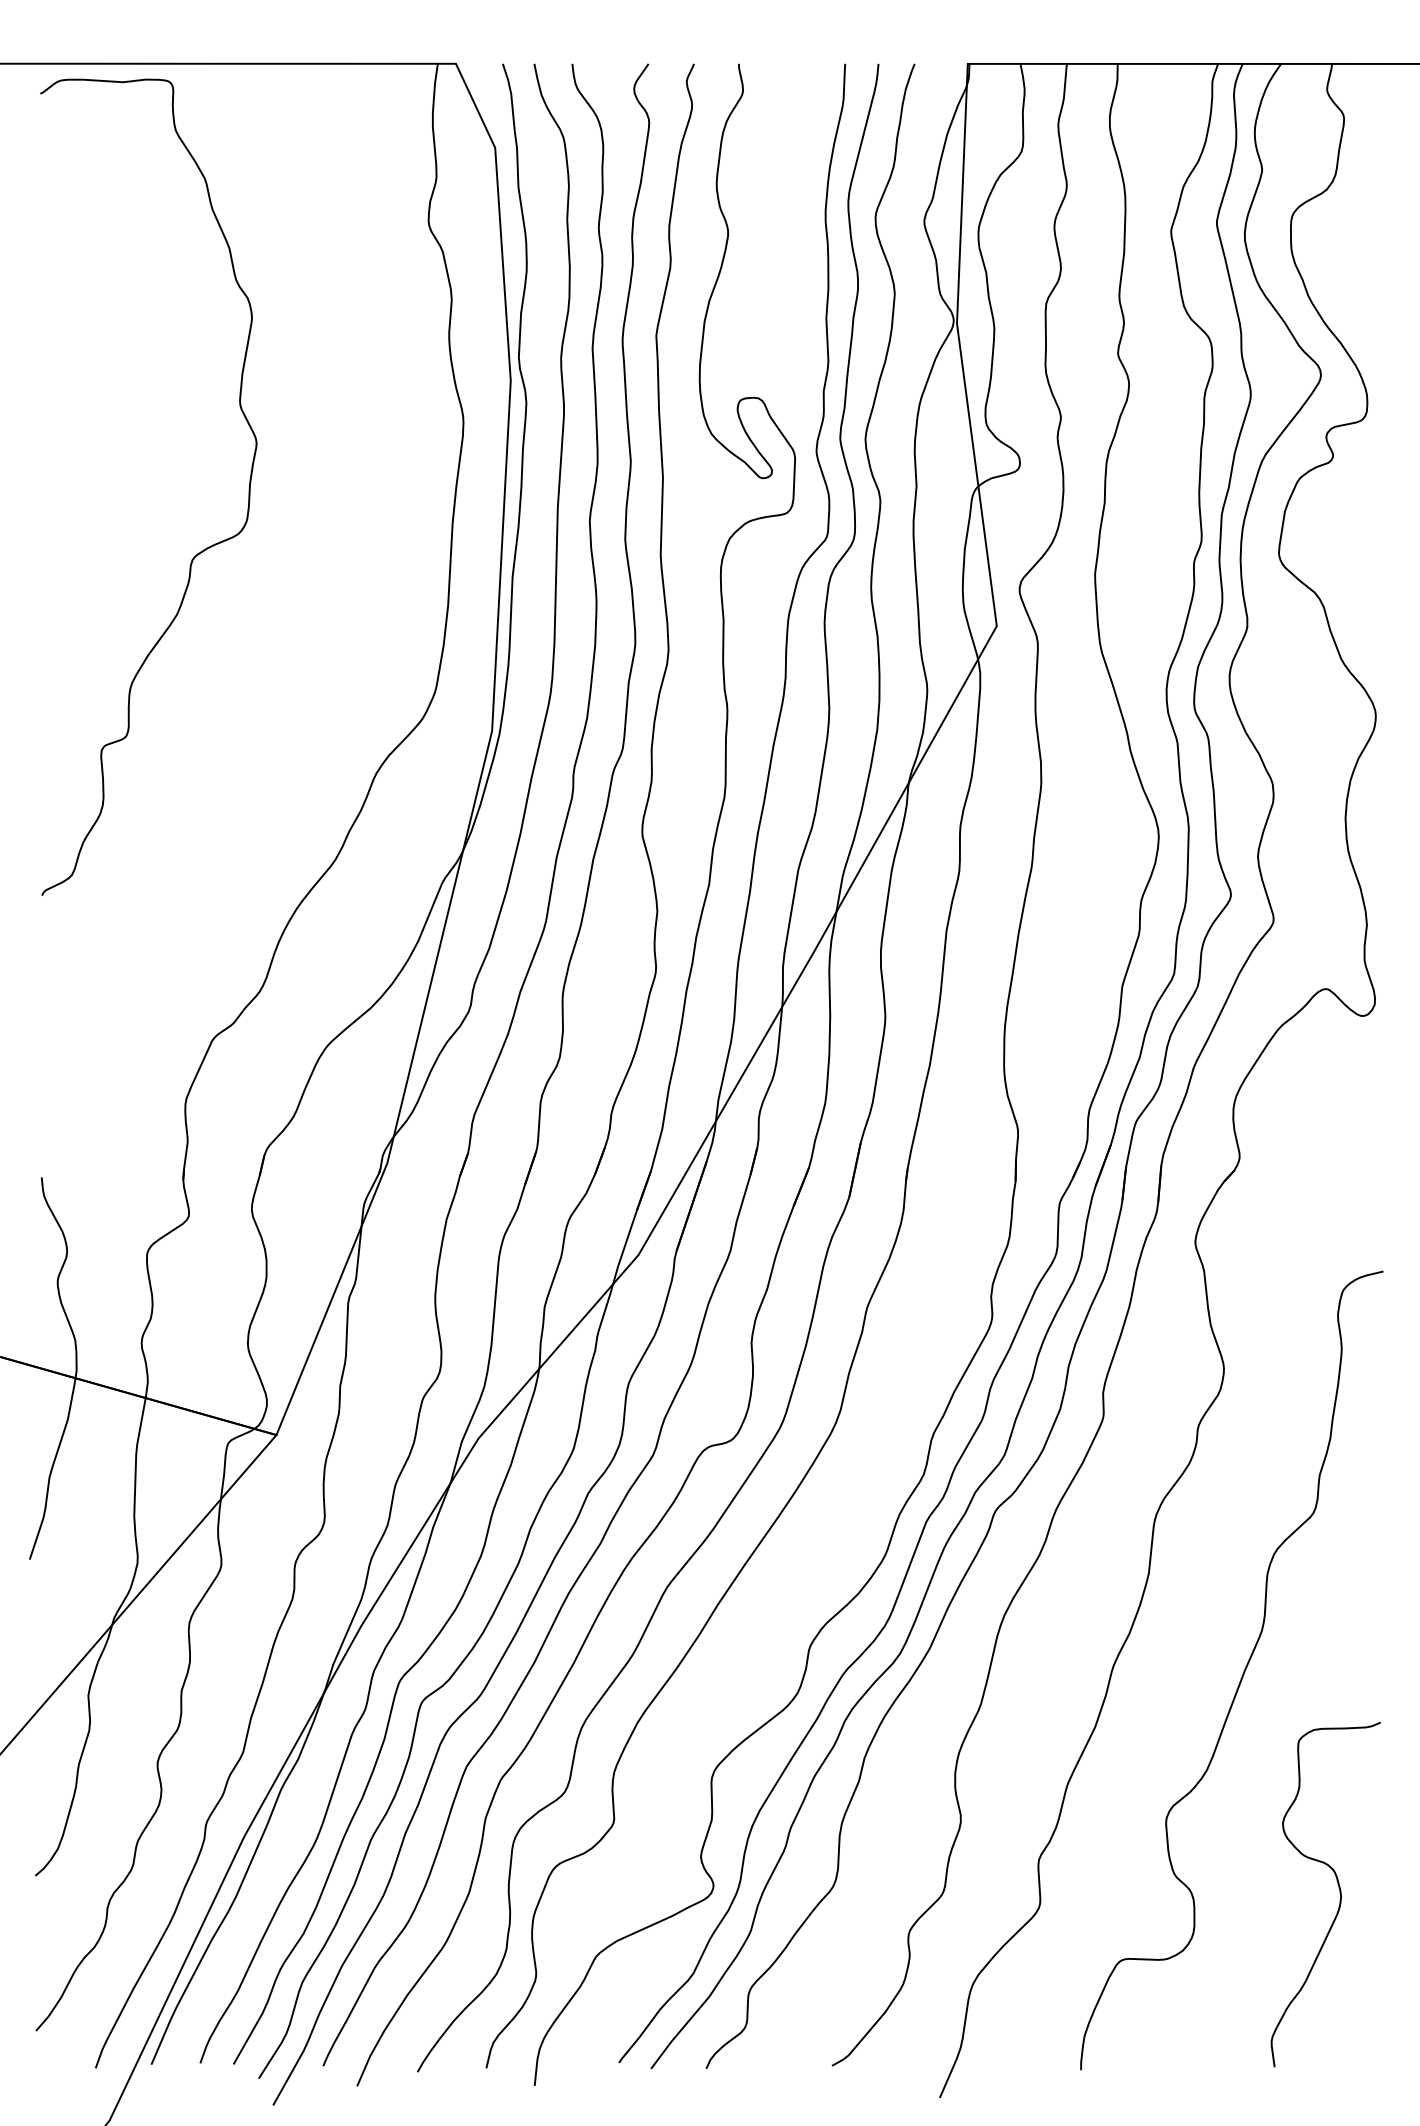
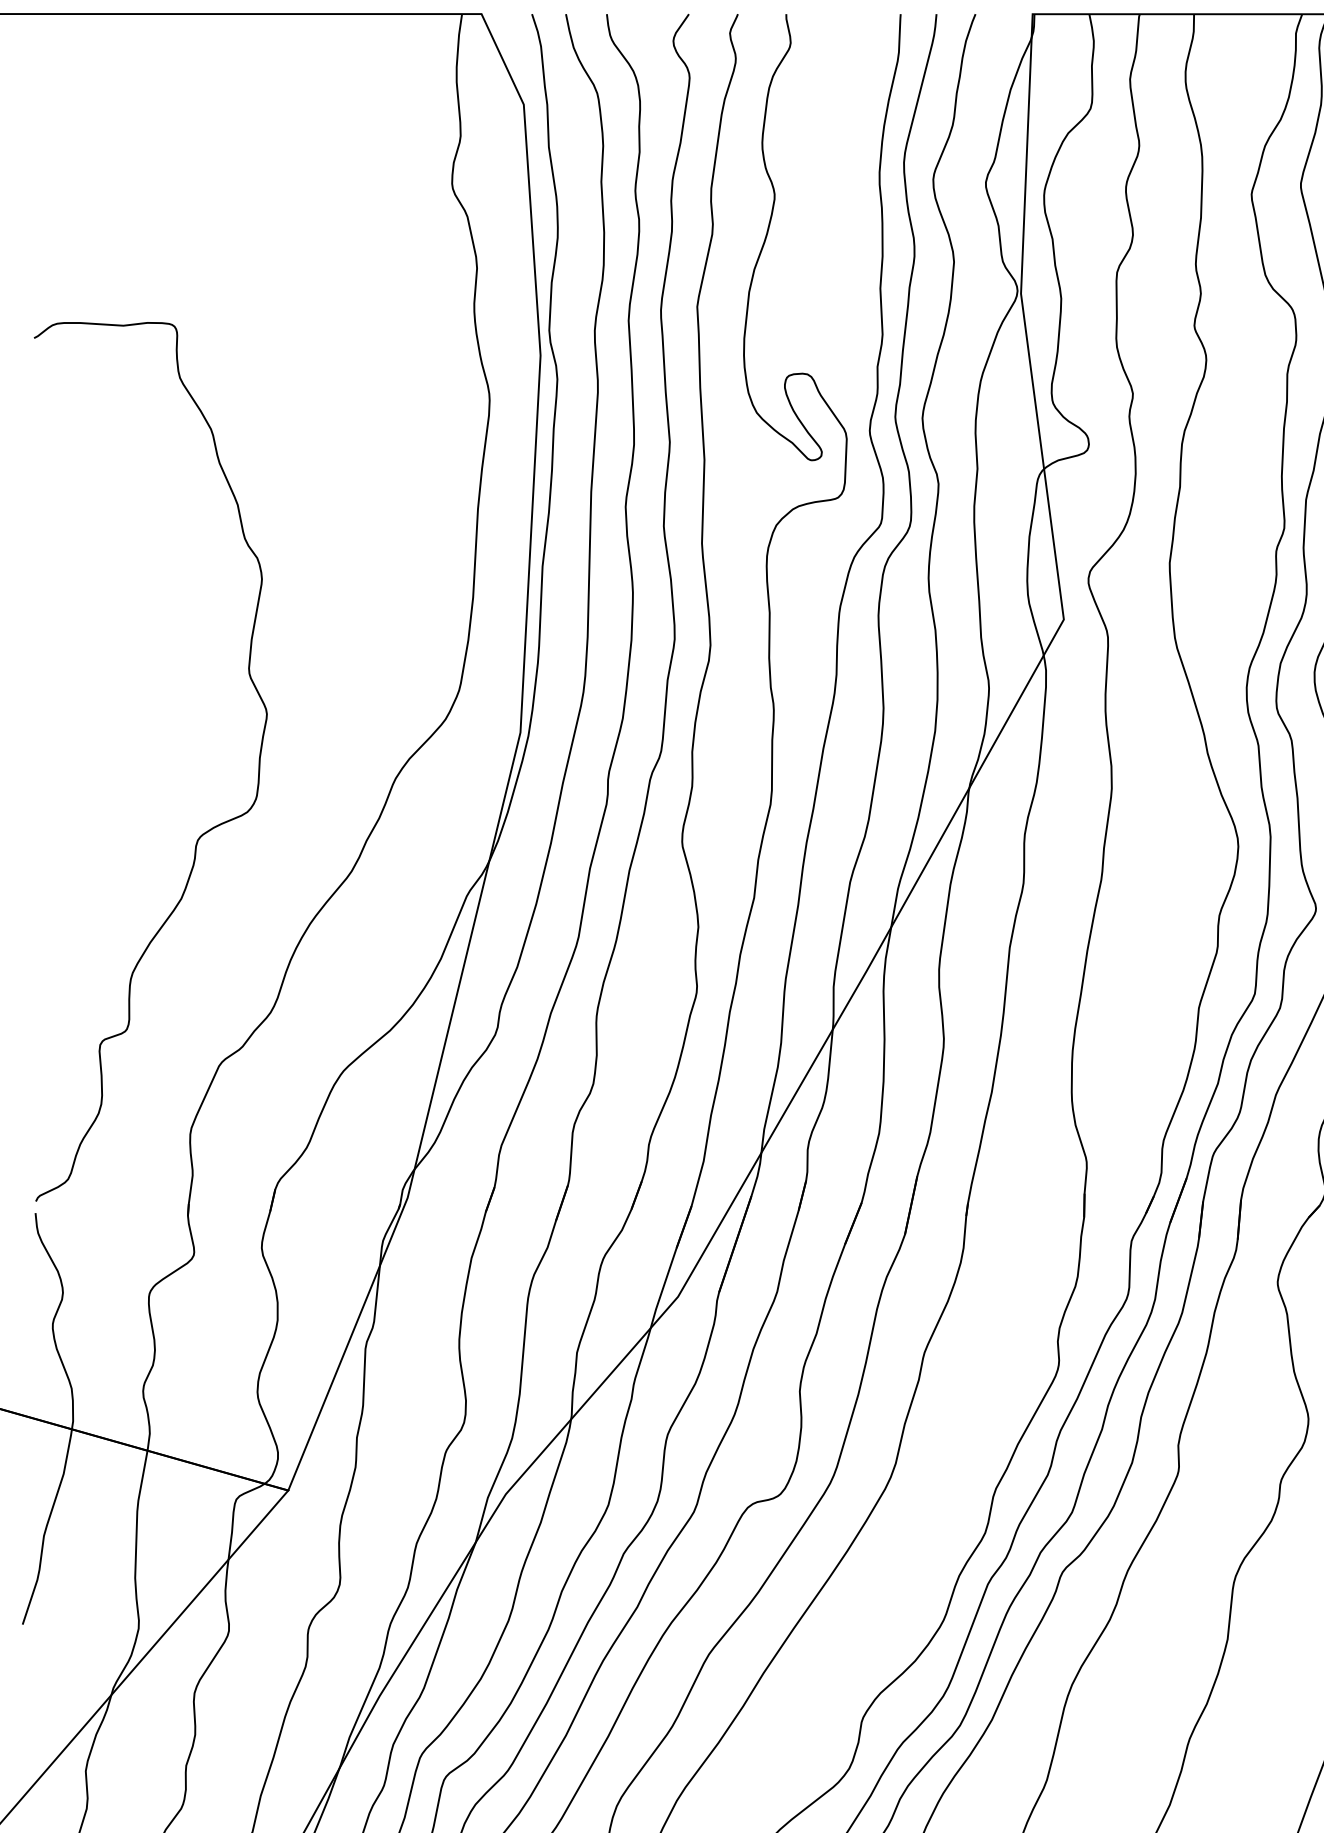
curve: (197, 553) -> (203, 833), moved

